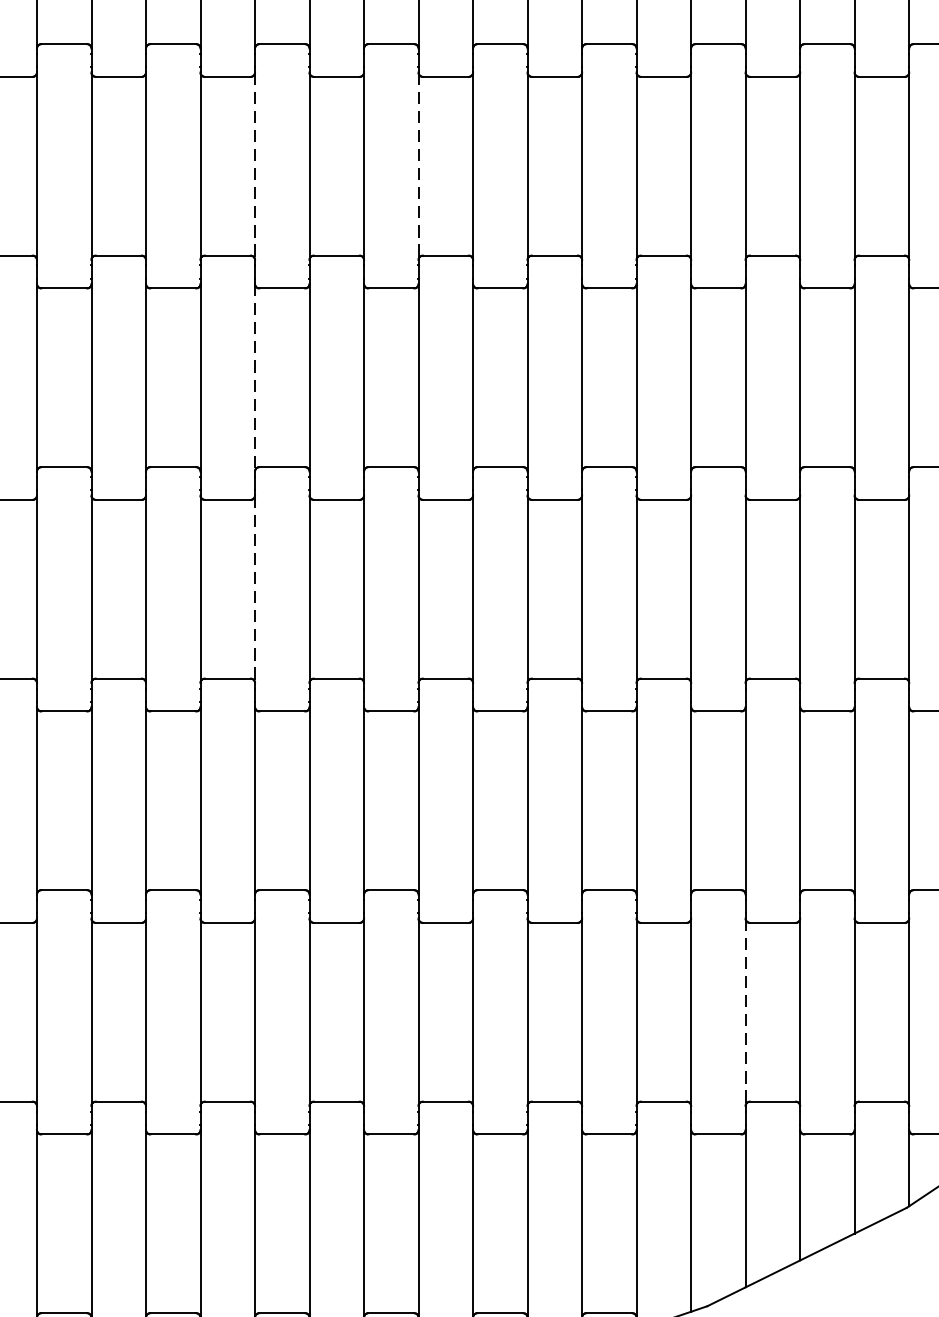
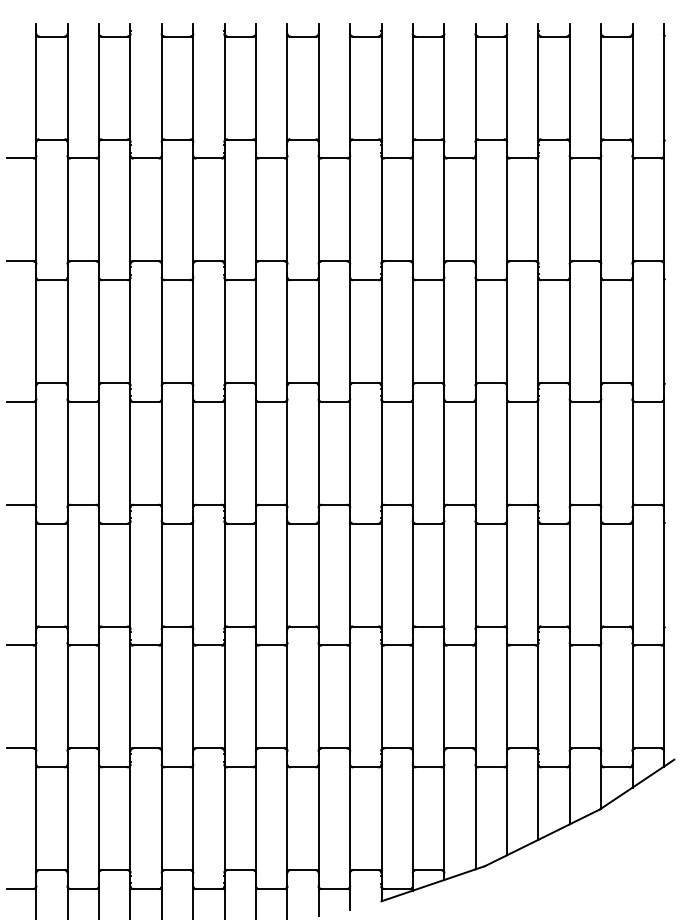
line: (254, 165) -> (224, 209), dashed -> solid
line: (418, 165) -> (318, 209), dashed -> solid
line: (254, 377) -> (224, 331), dashed -> solid
line: (254, 589) -> (224, 453), dashed -> solid
line: (746, 1011) -> (507, 696), dashed -> solid

